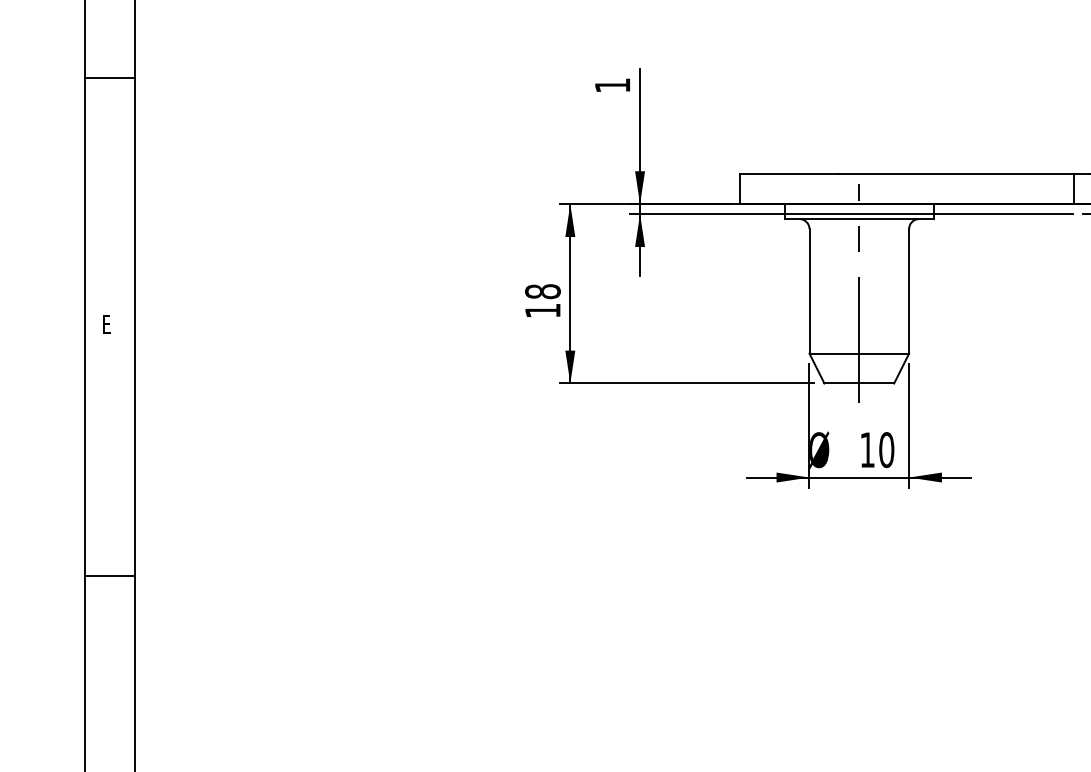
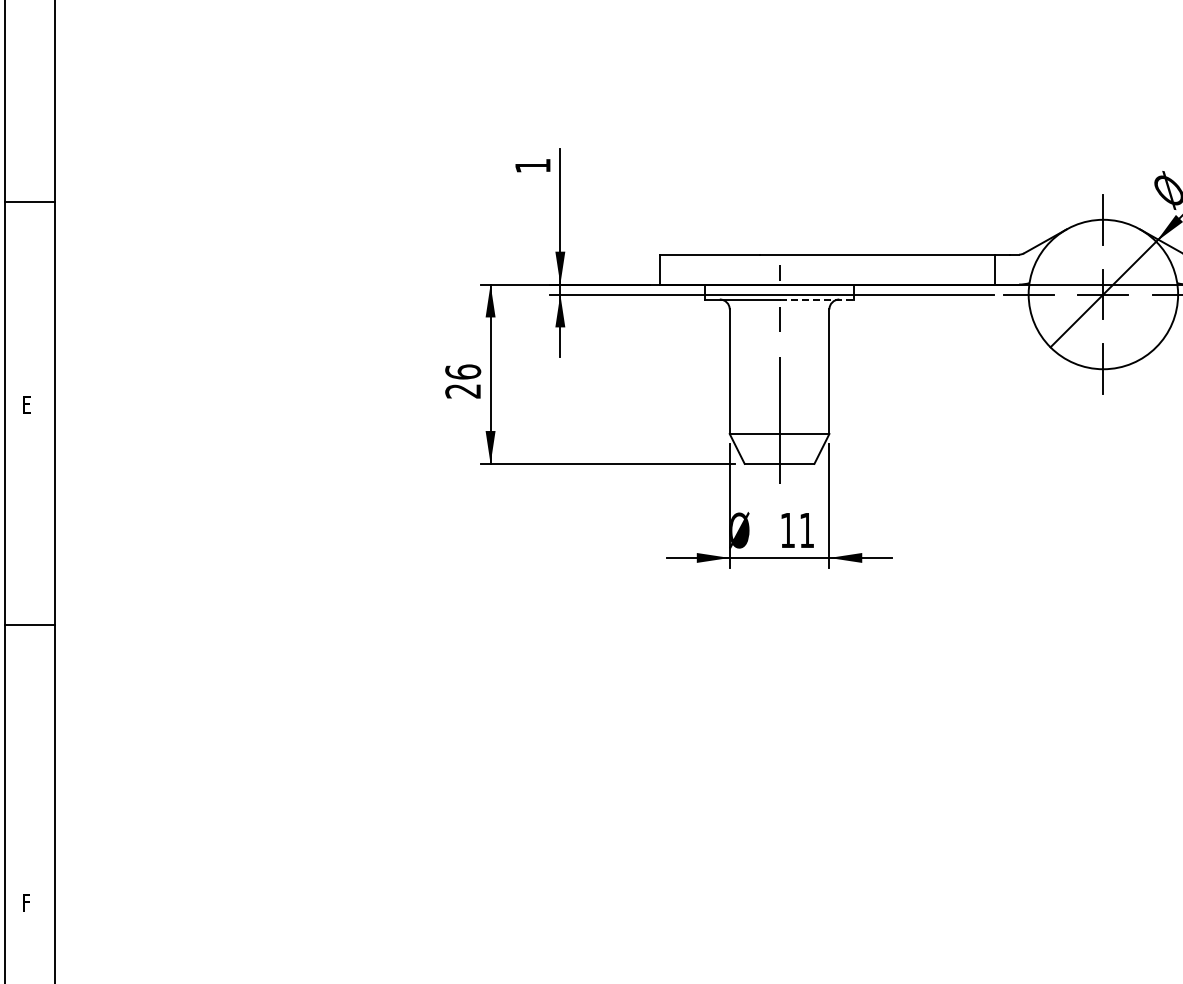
line: (109, 78) -> (29, 202), moved
line: (897, 219) -> (817, 299), solid -> dashed
text: (543, 301) -> (463, 381), 18 -> 26
text: (886, 450) -> (806, 530), 10 -> 11
line: (109, 576) -> (29, 625), moved

